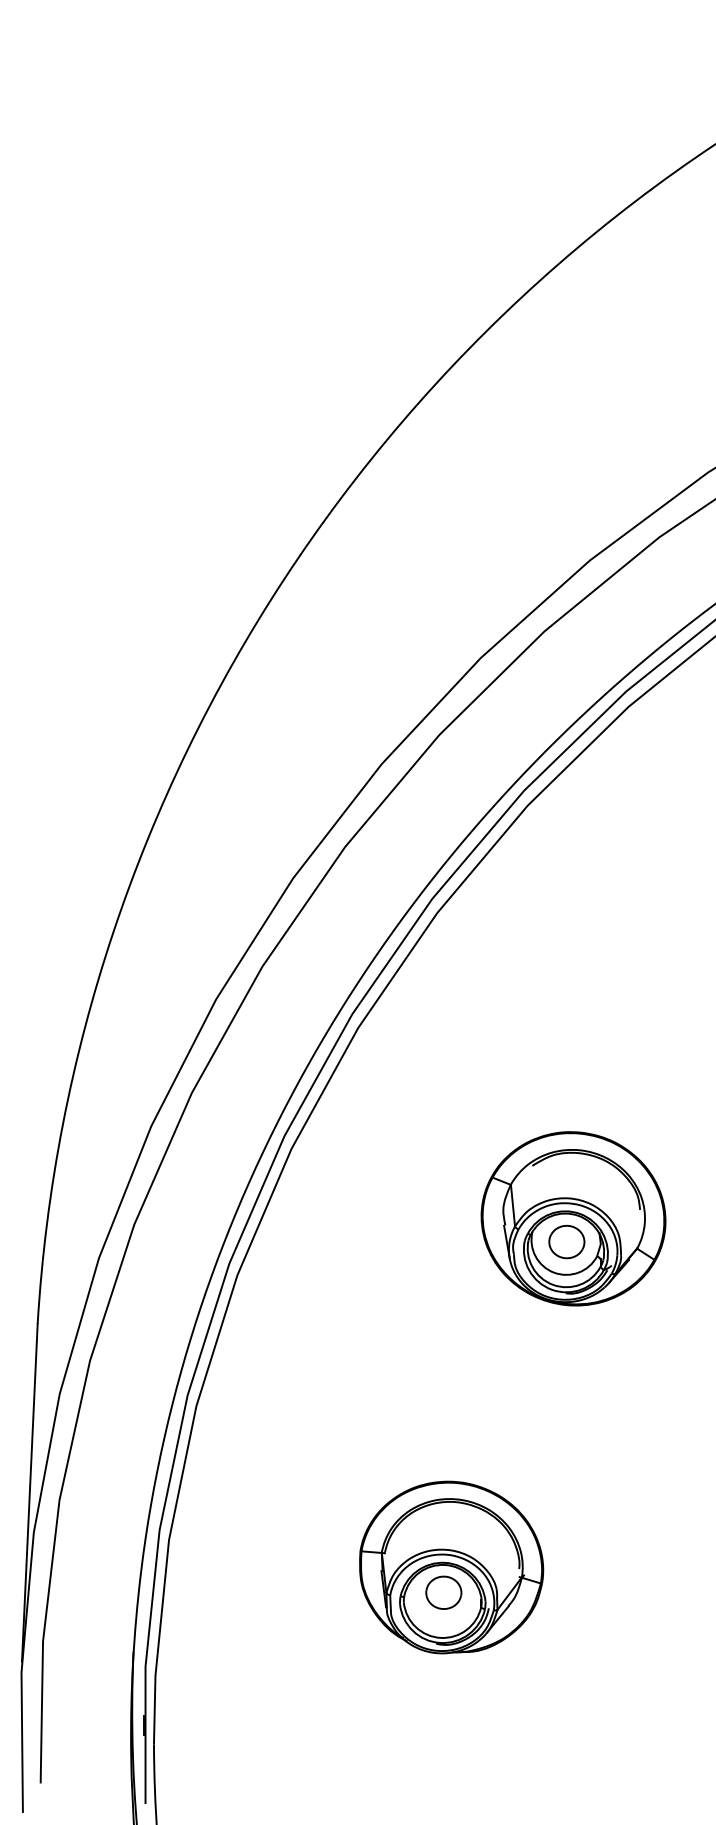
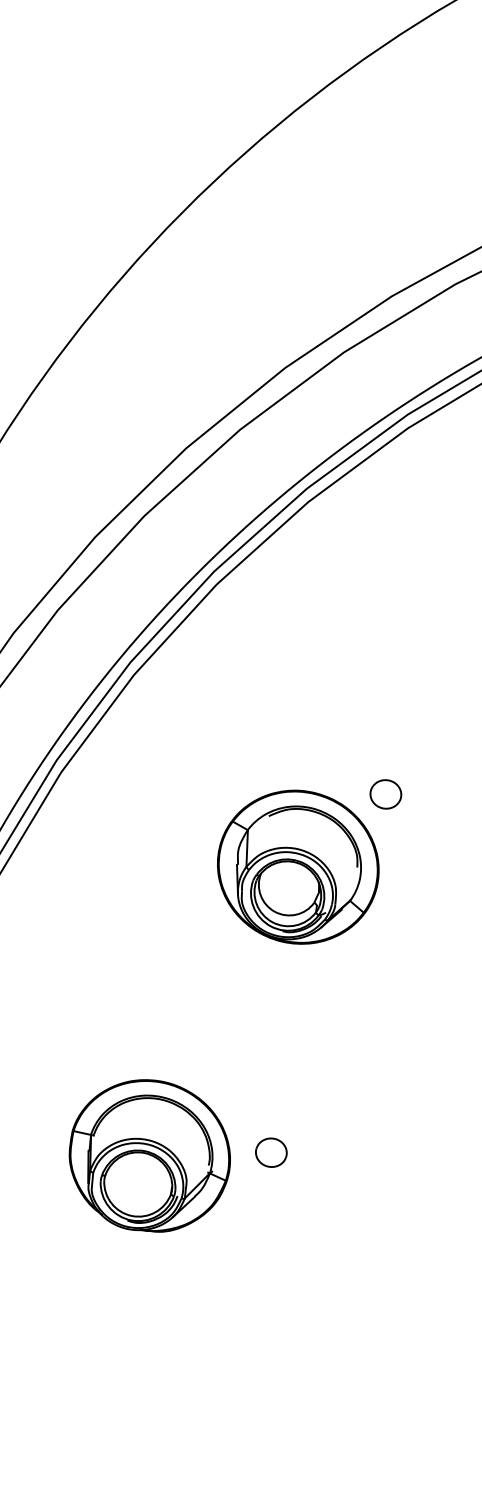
part: (566, 1241) -> (385, 793), moved
part: (443, 1592) -> (271, 1152), moved

